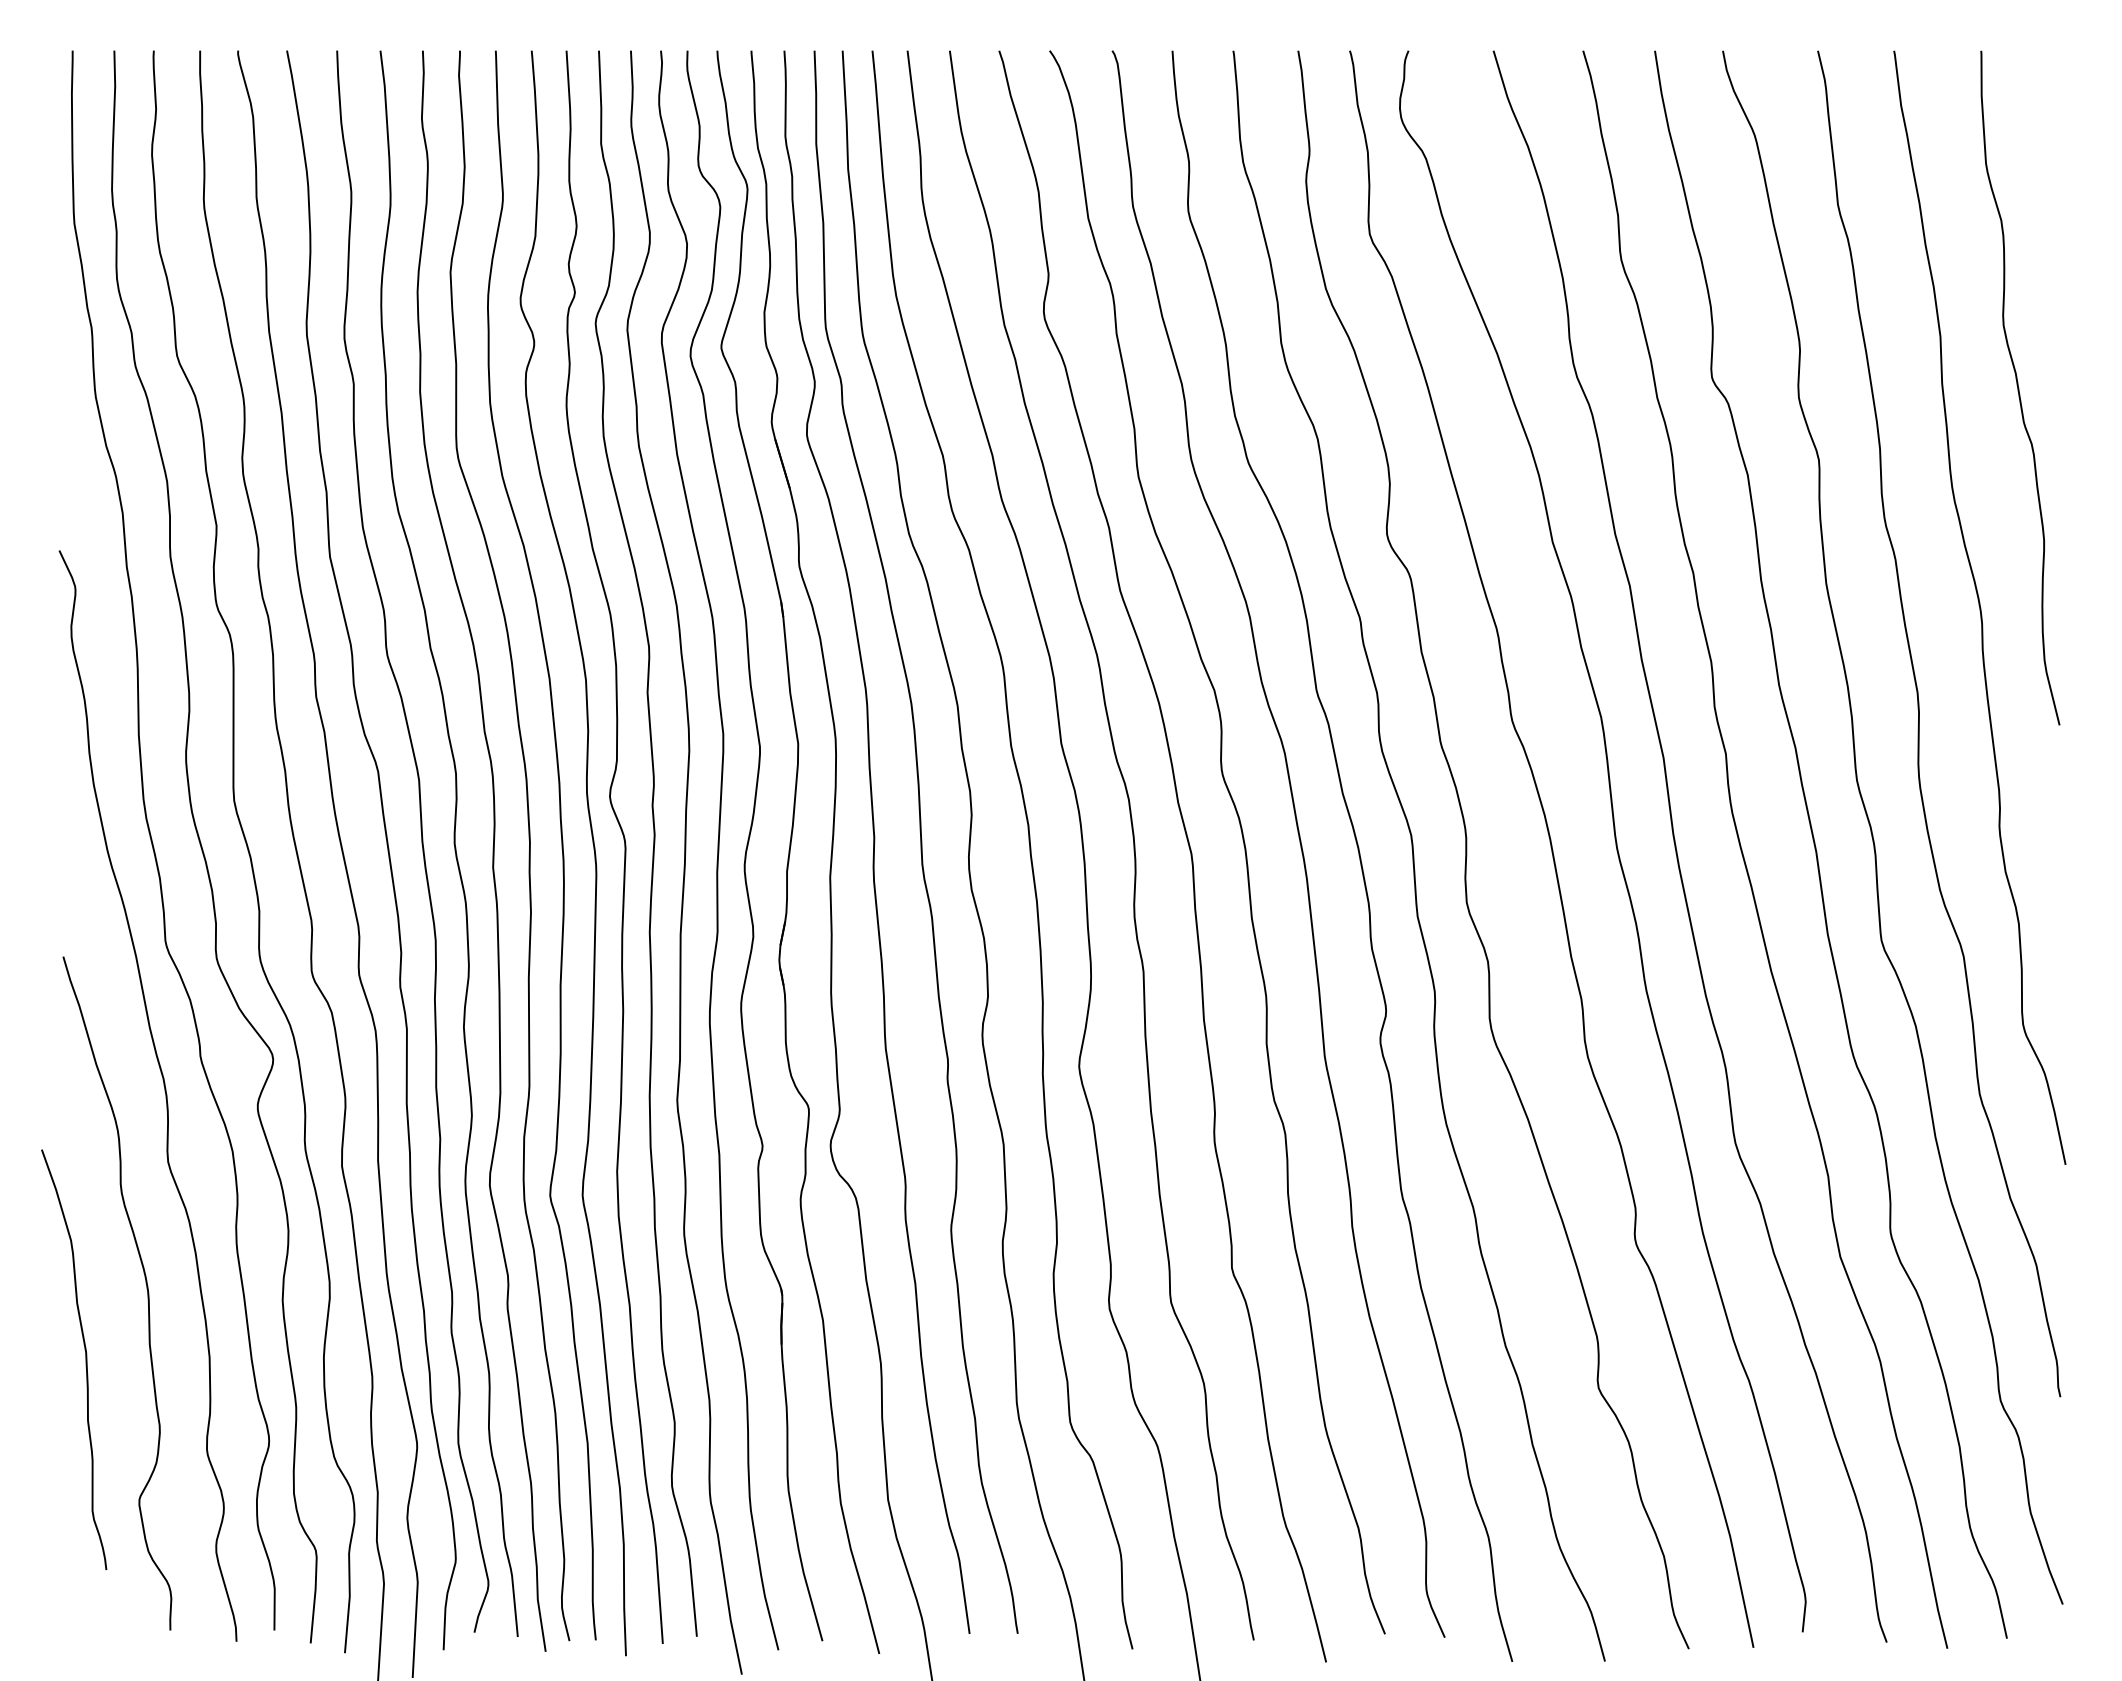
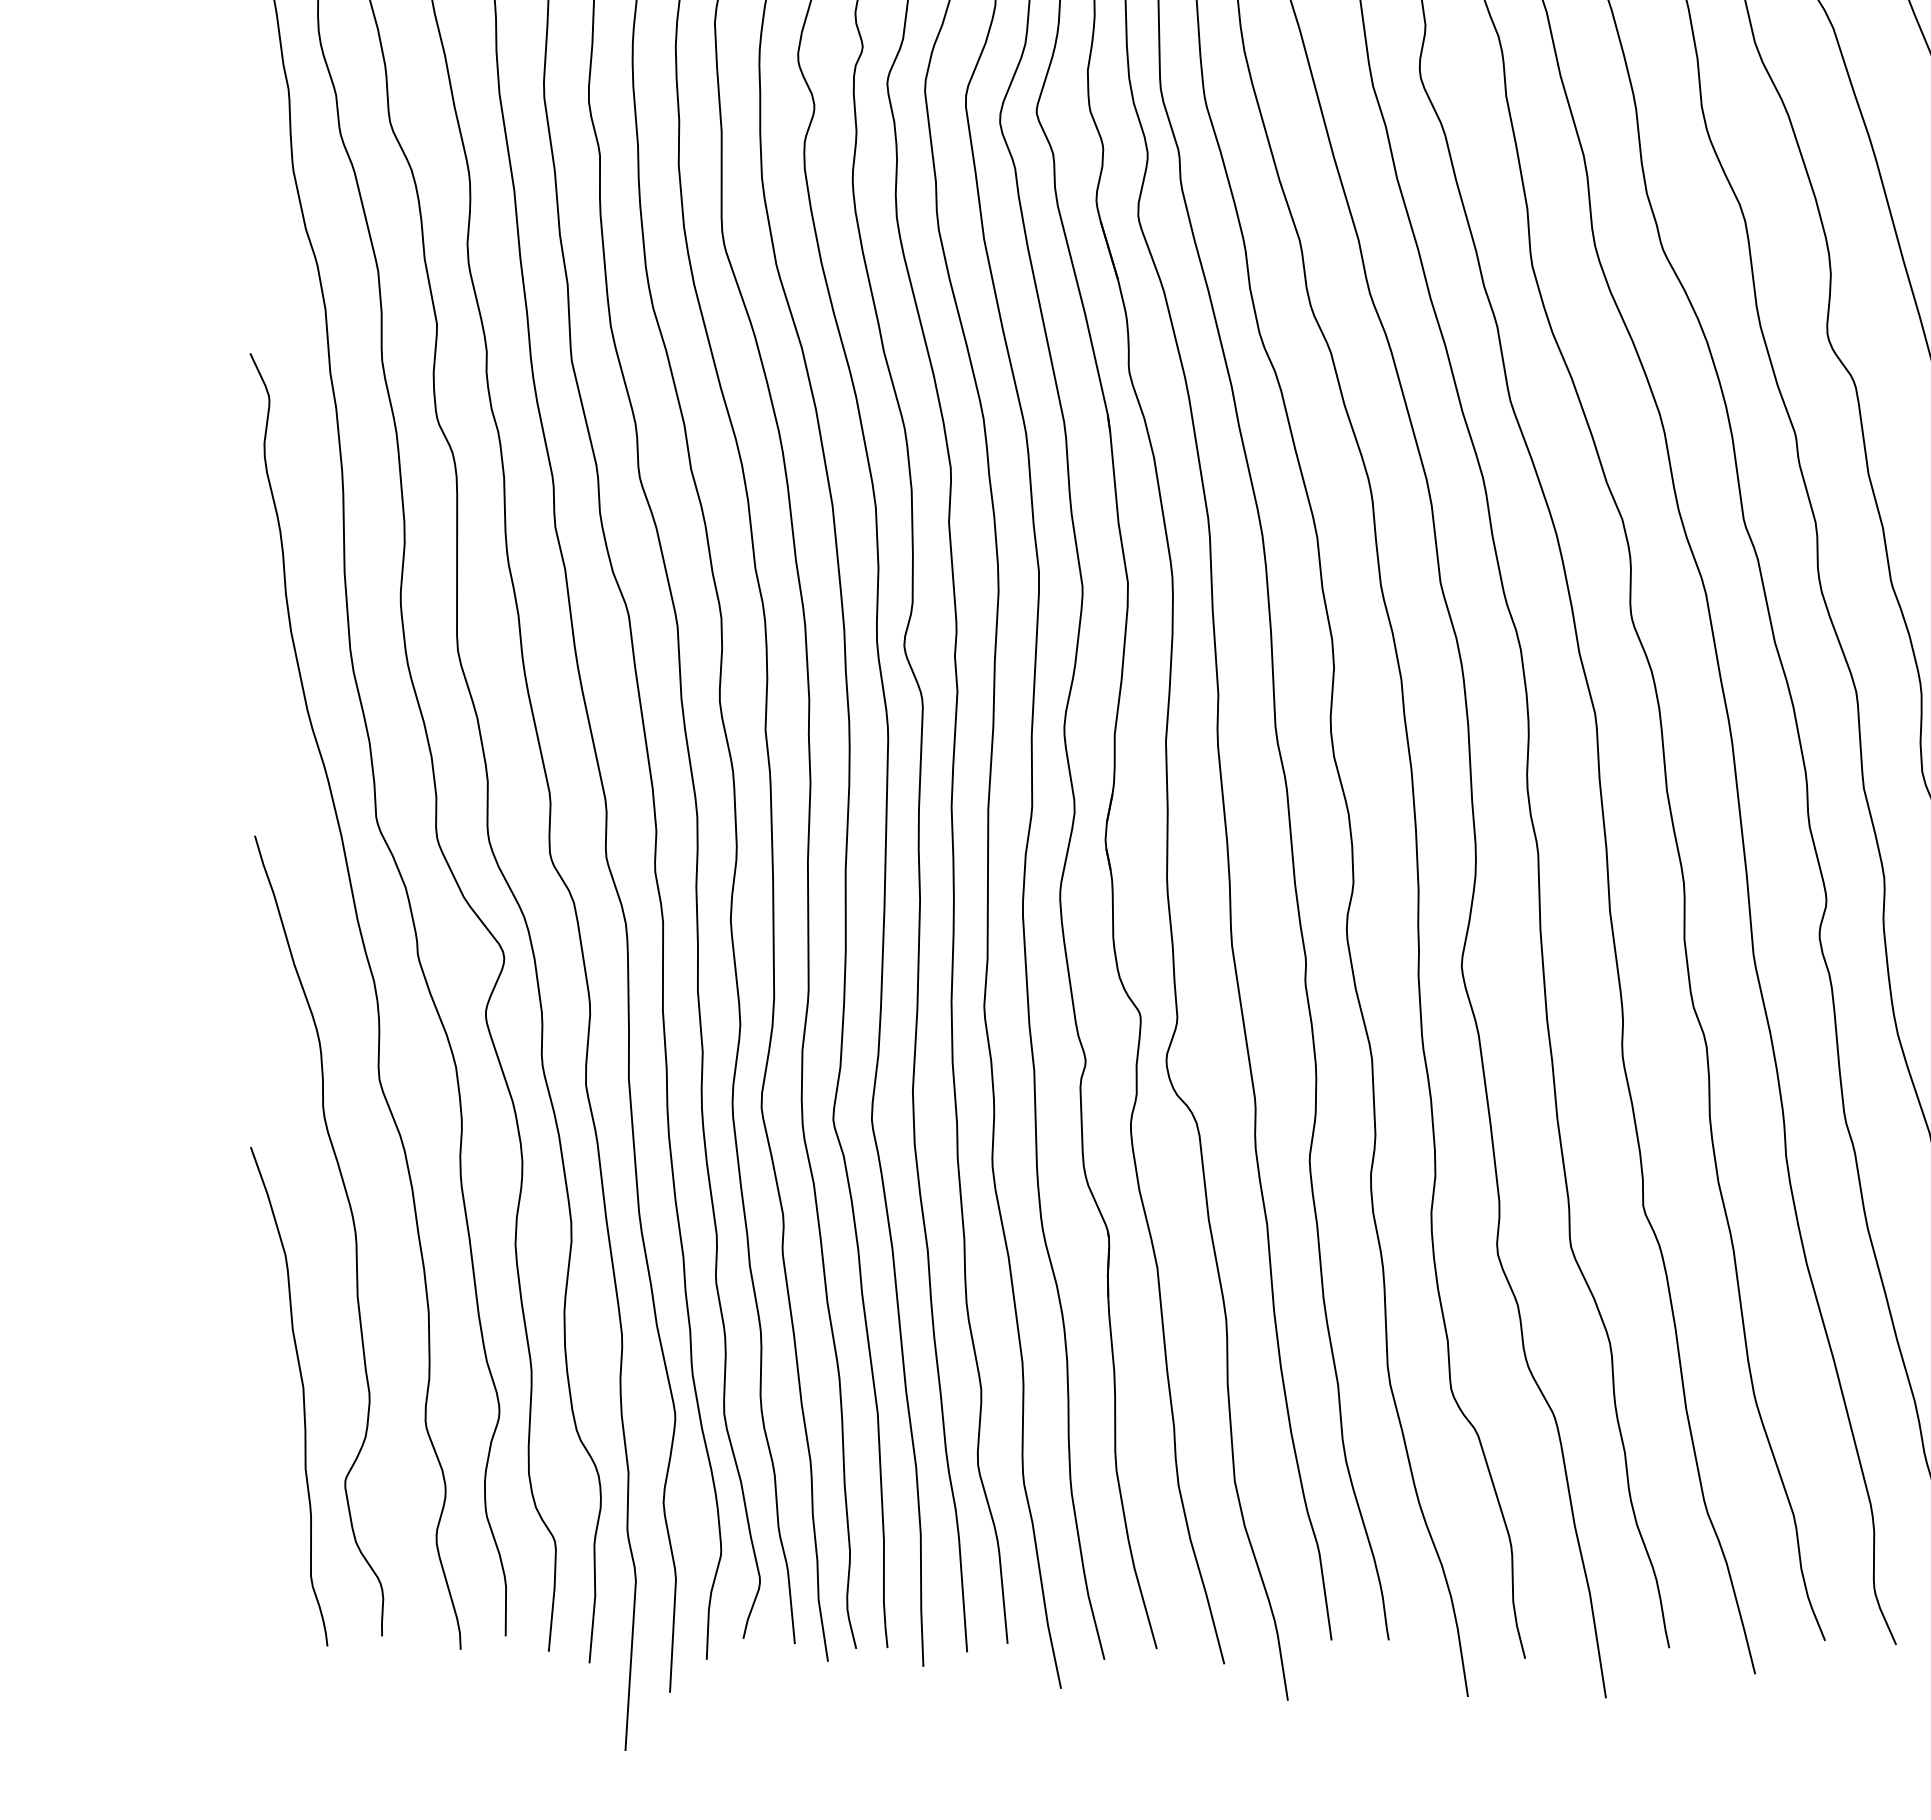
curve: (85, 1359) -> (302, 1396), moved

